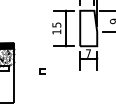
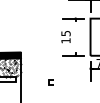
line: (66, 28) -> (76, 37), removed

